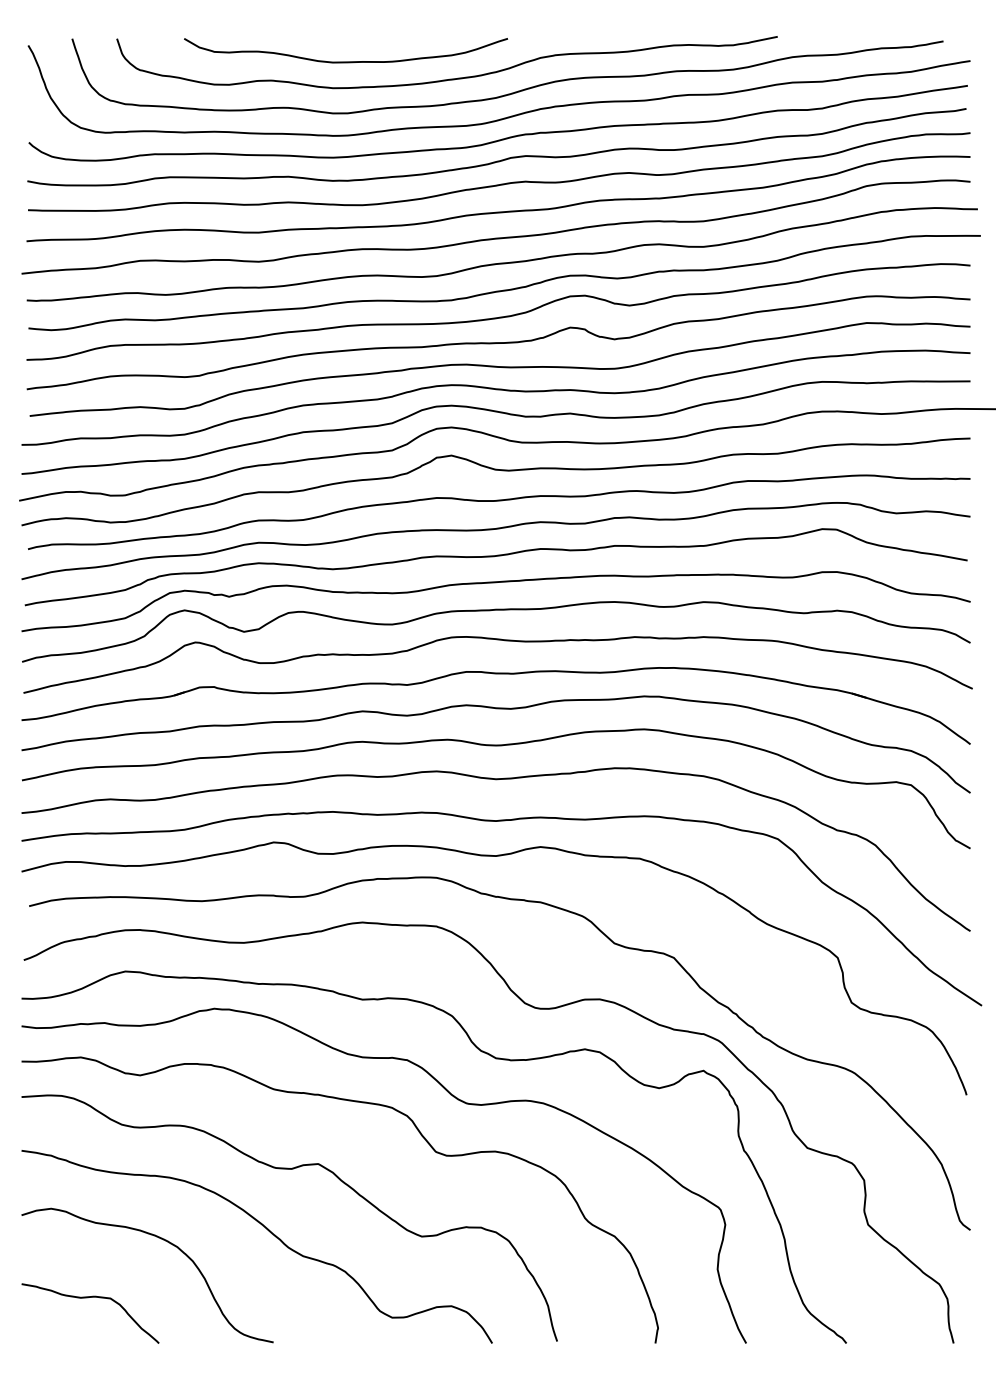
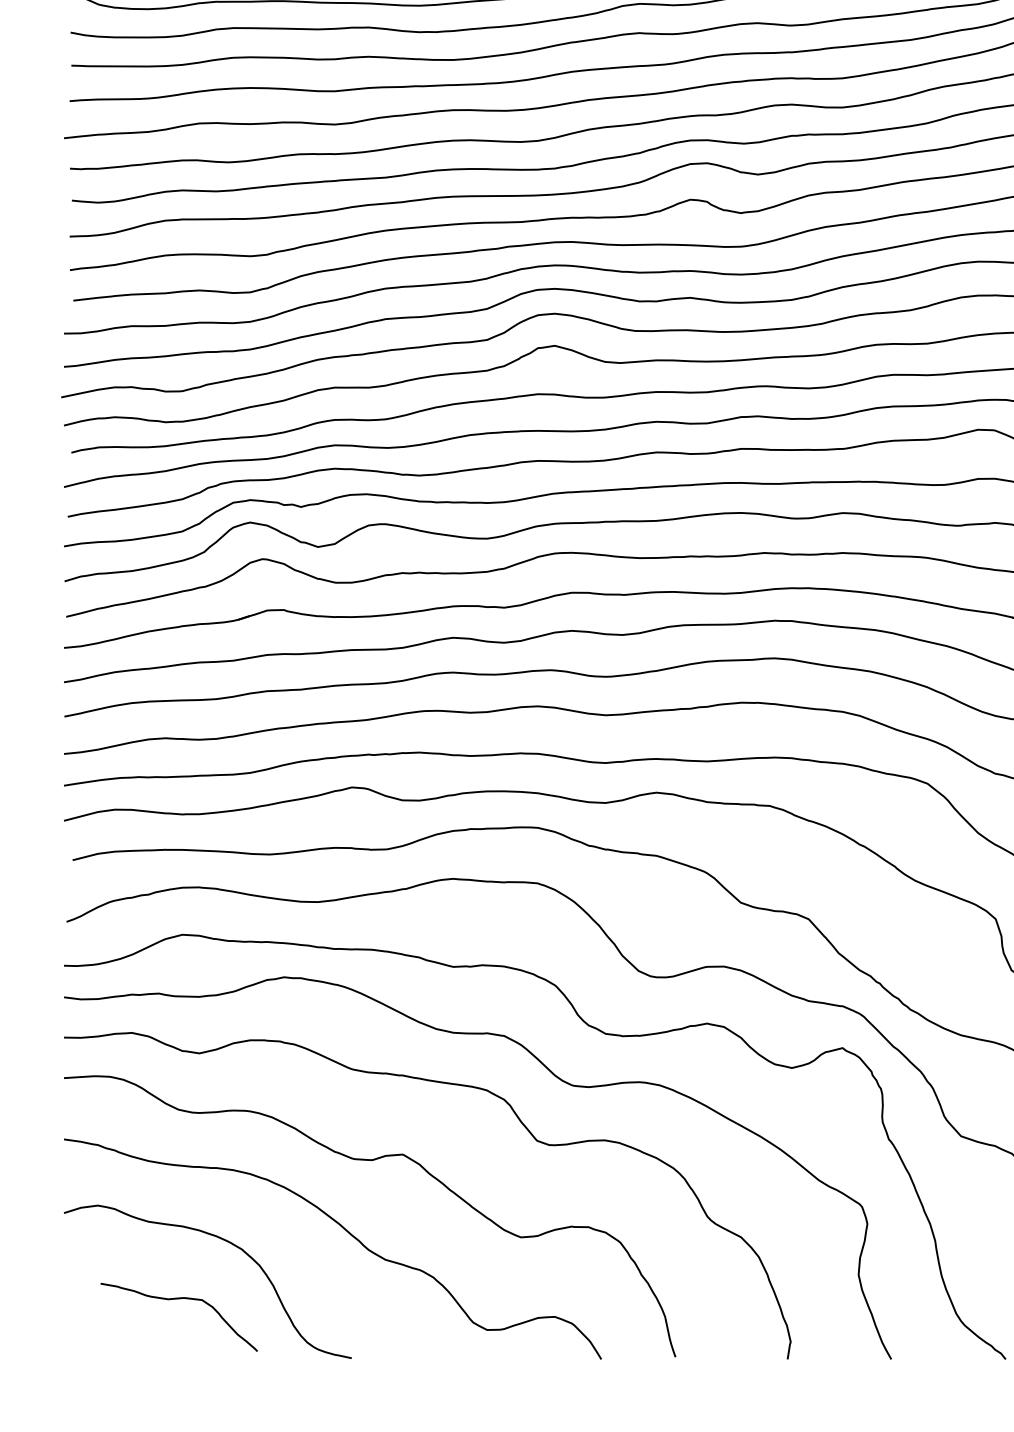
curve: (88, 1298) -> (176, 1300), moved

